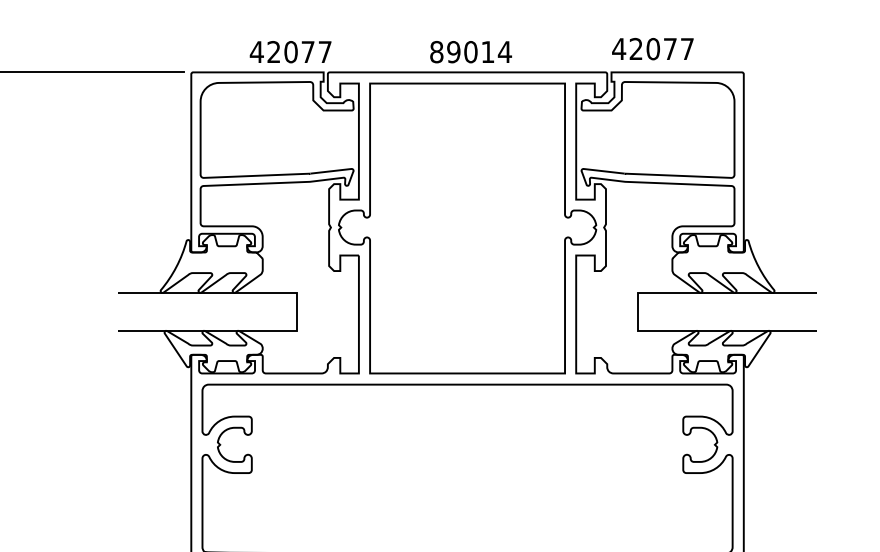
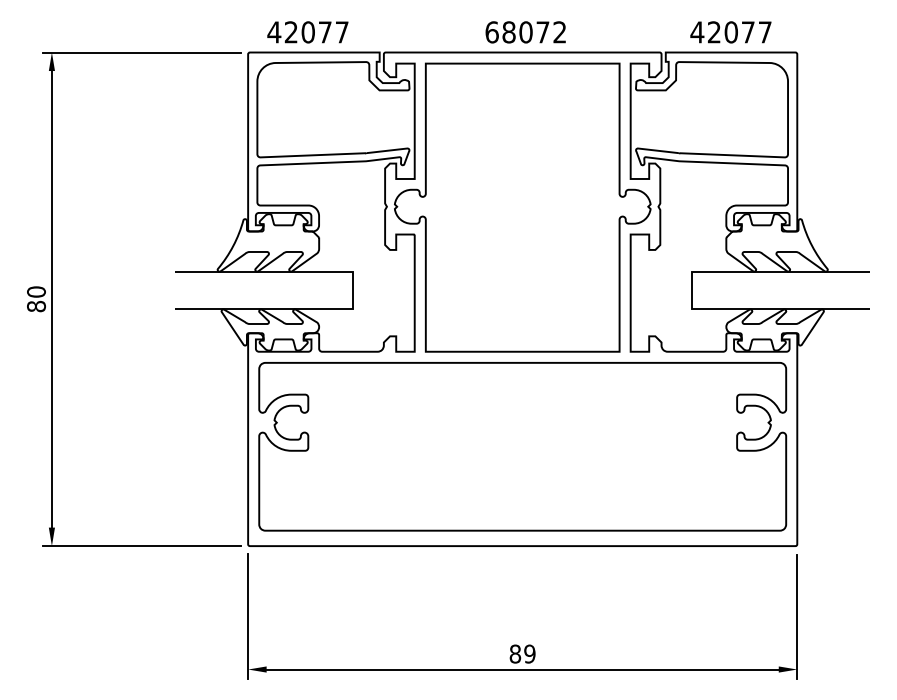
text: (652, 49) -> (730, 32), moved
text: (290, 52) -> (307, 32), moved
text: (470, 52) -> (525, 32), 89014 -> 68072

